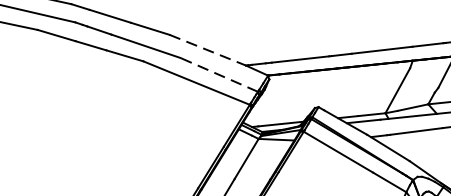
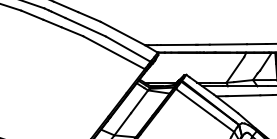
line: (208, 50) -> (123, 33), dashed -> solid
line: (219, 75) -> (128, 49), dashed -> solid

